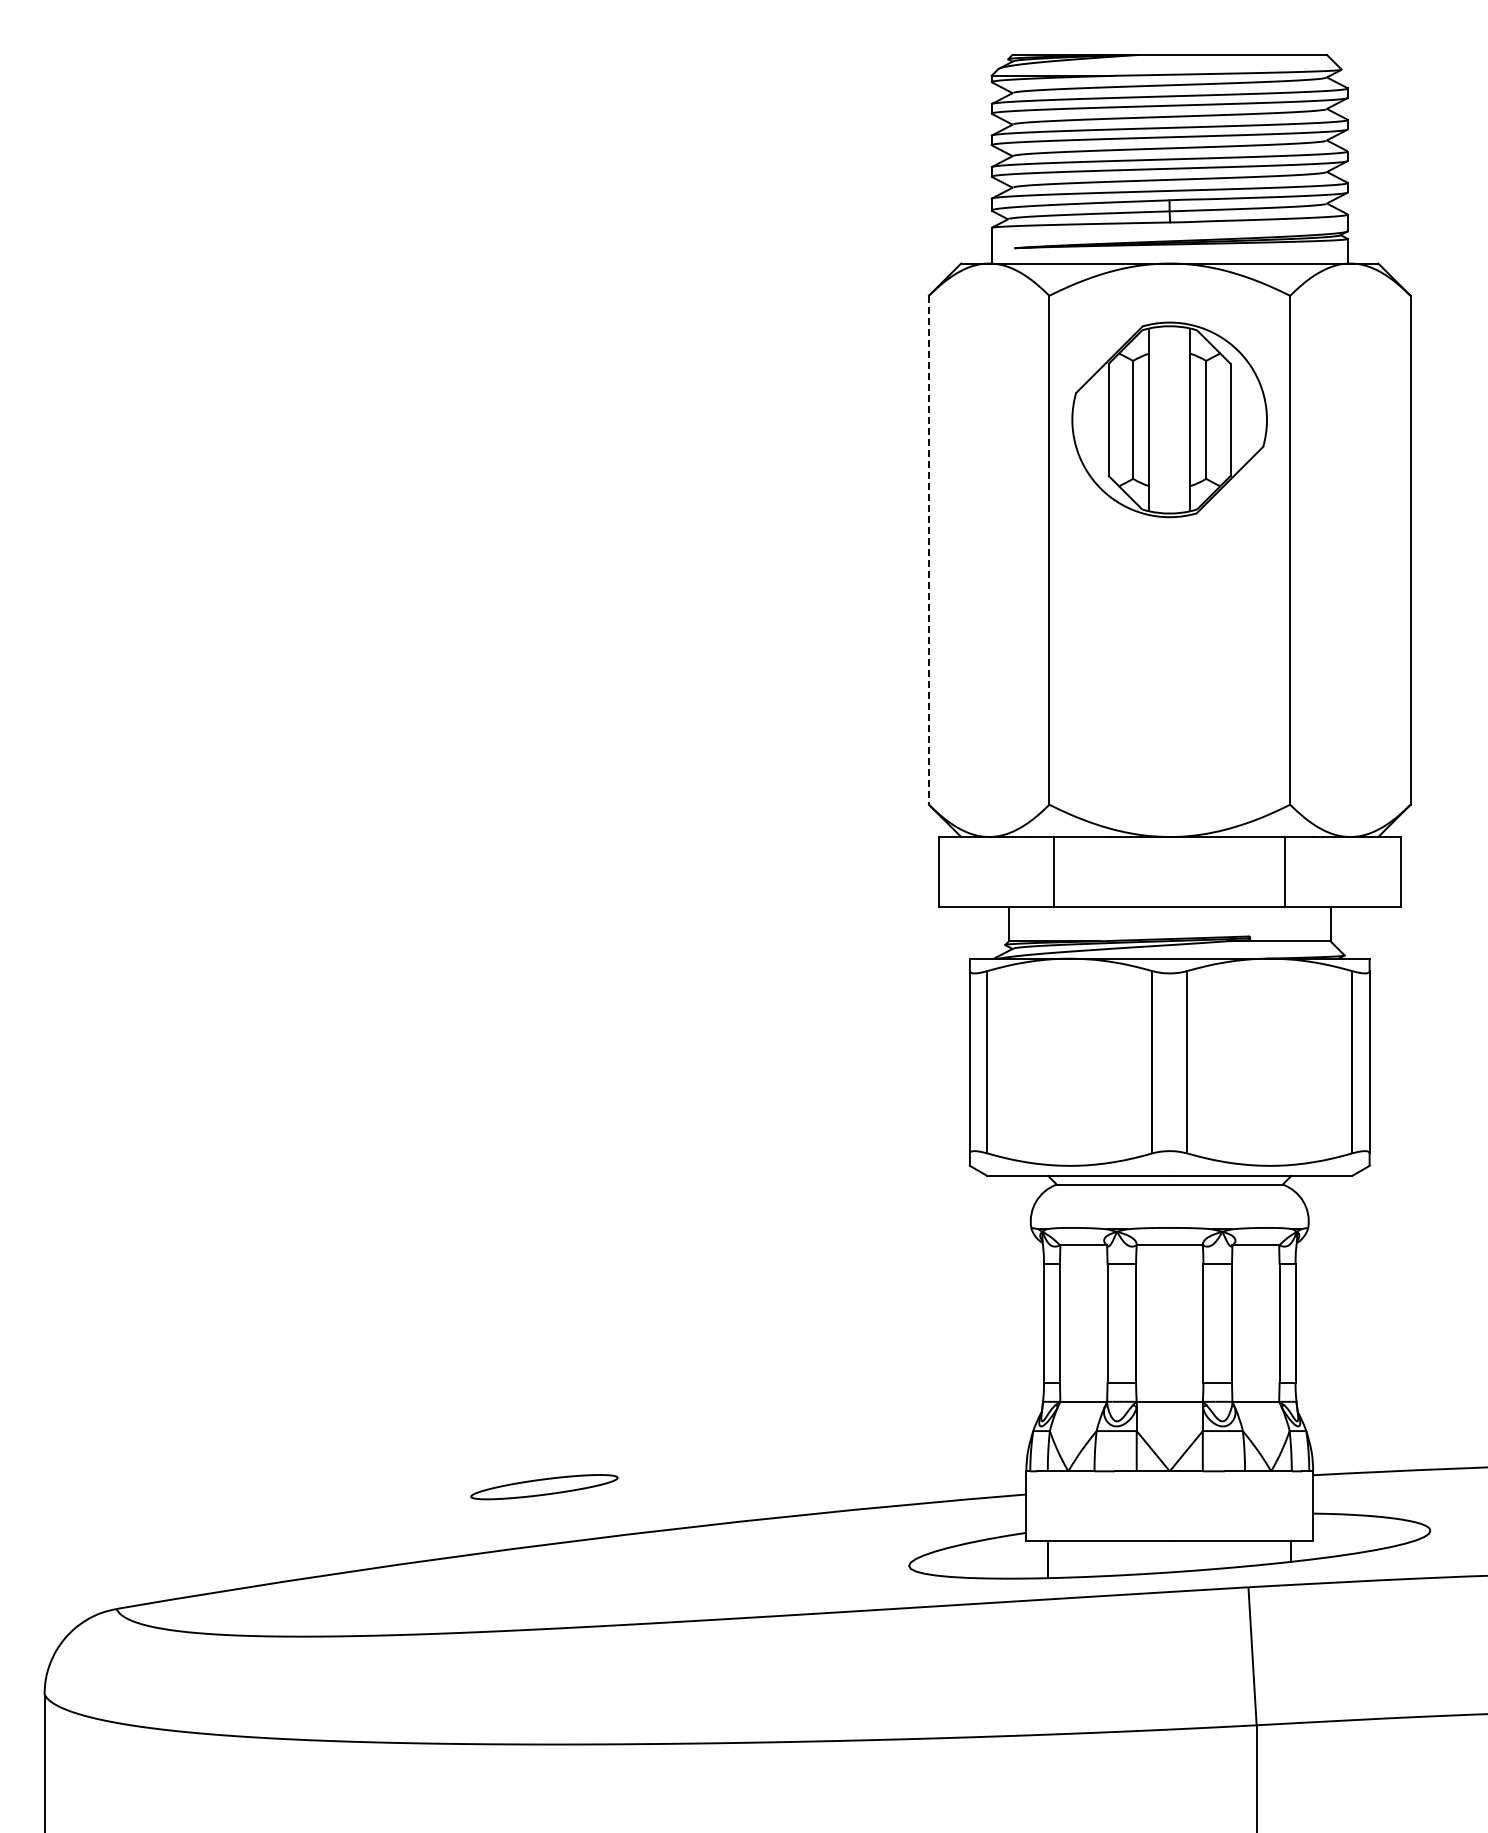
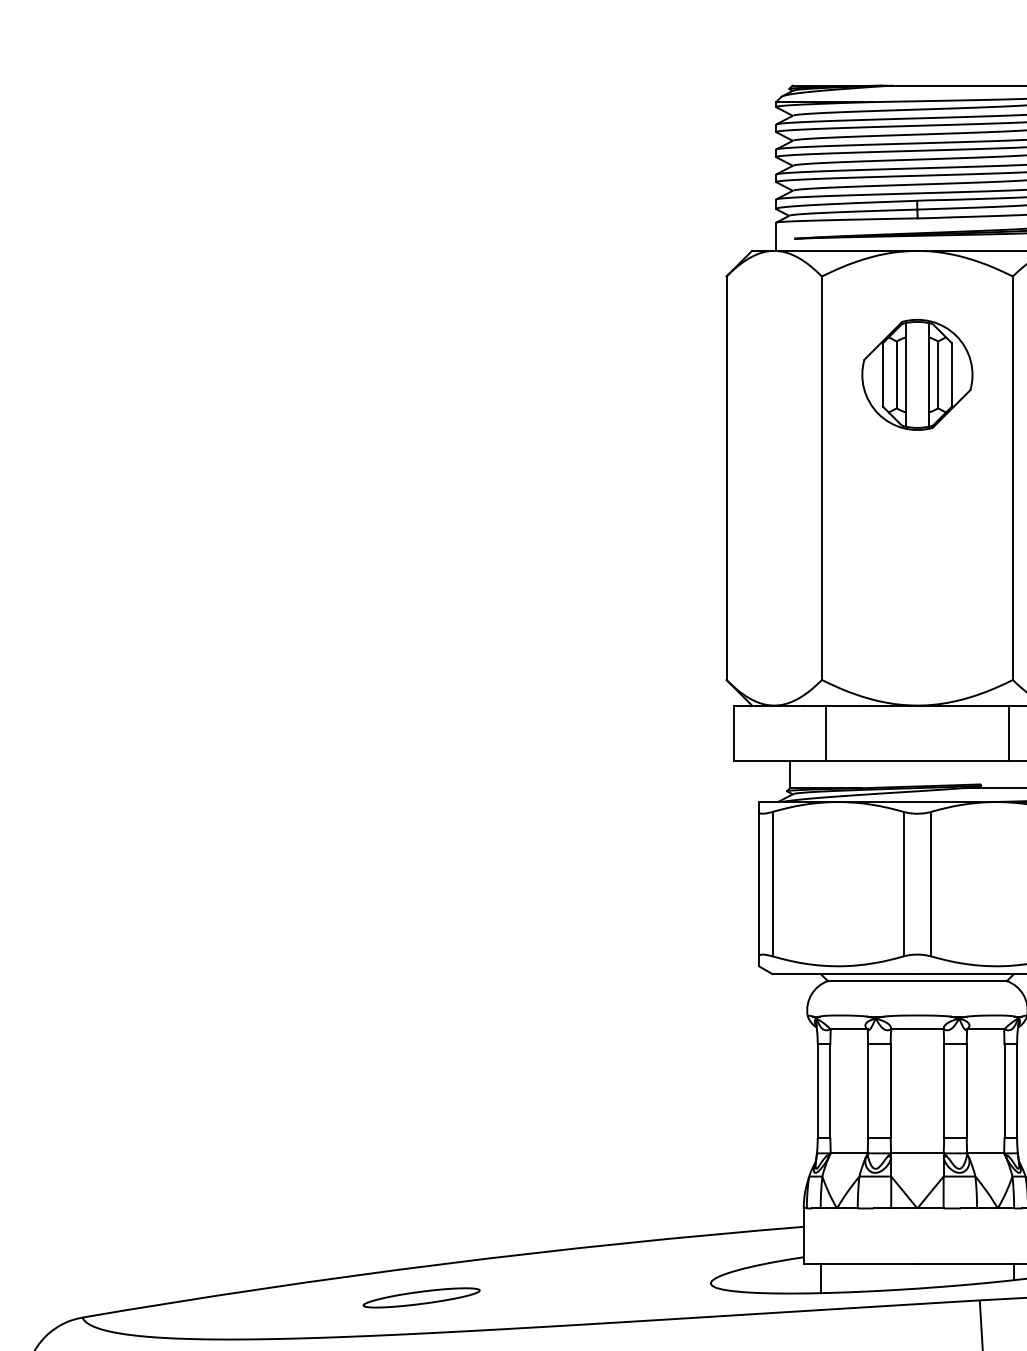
part: (1169, 419) -> (917, 374), size x0.71
line: (928, 550) -> (726, 478), dashed -> solid
part: (544, 1487) -> (421, 1298), moved

